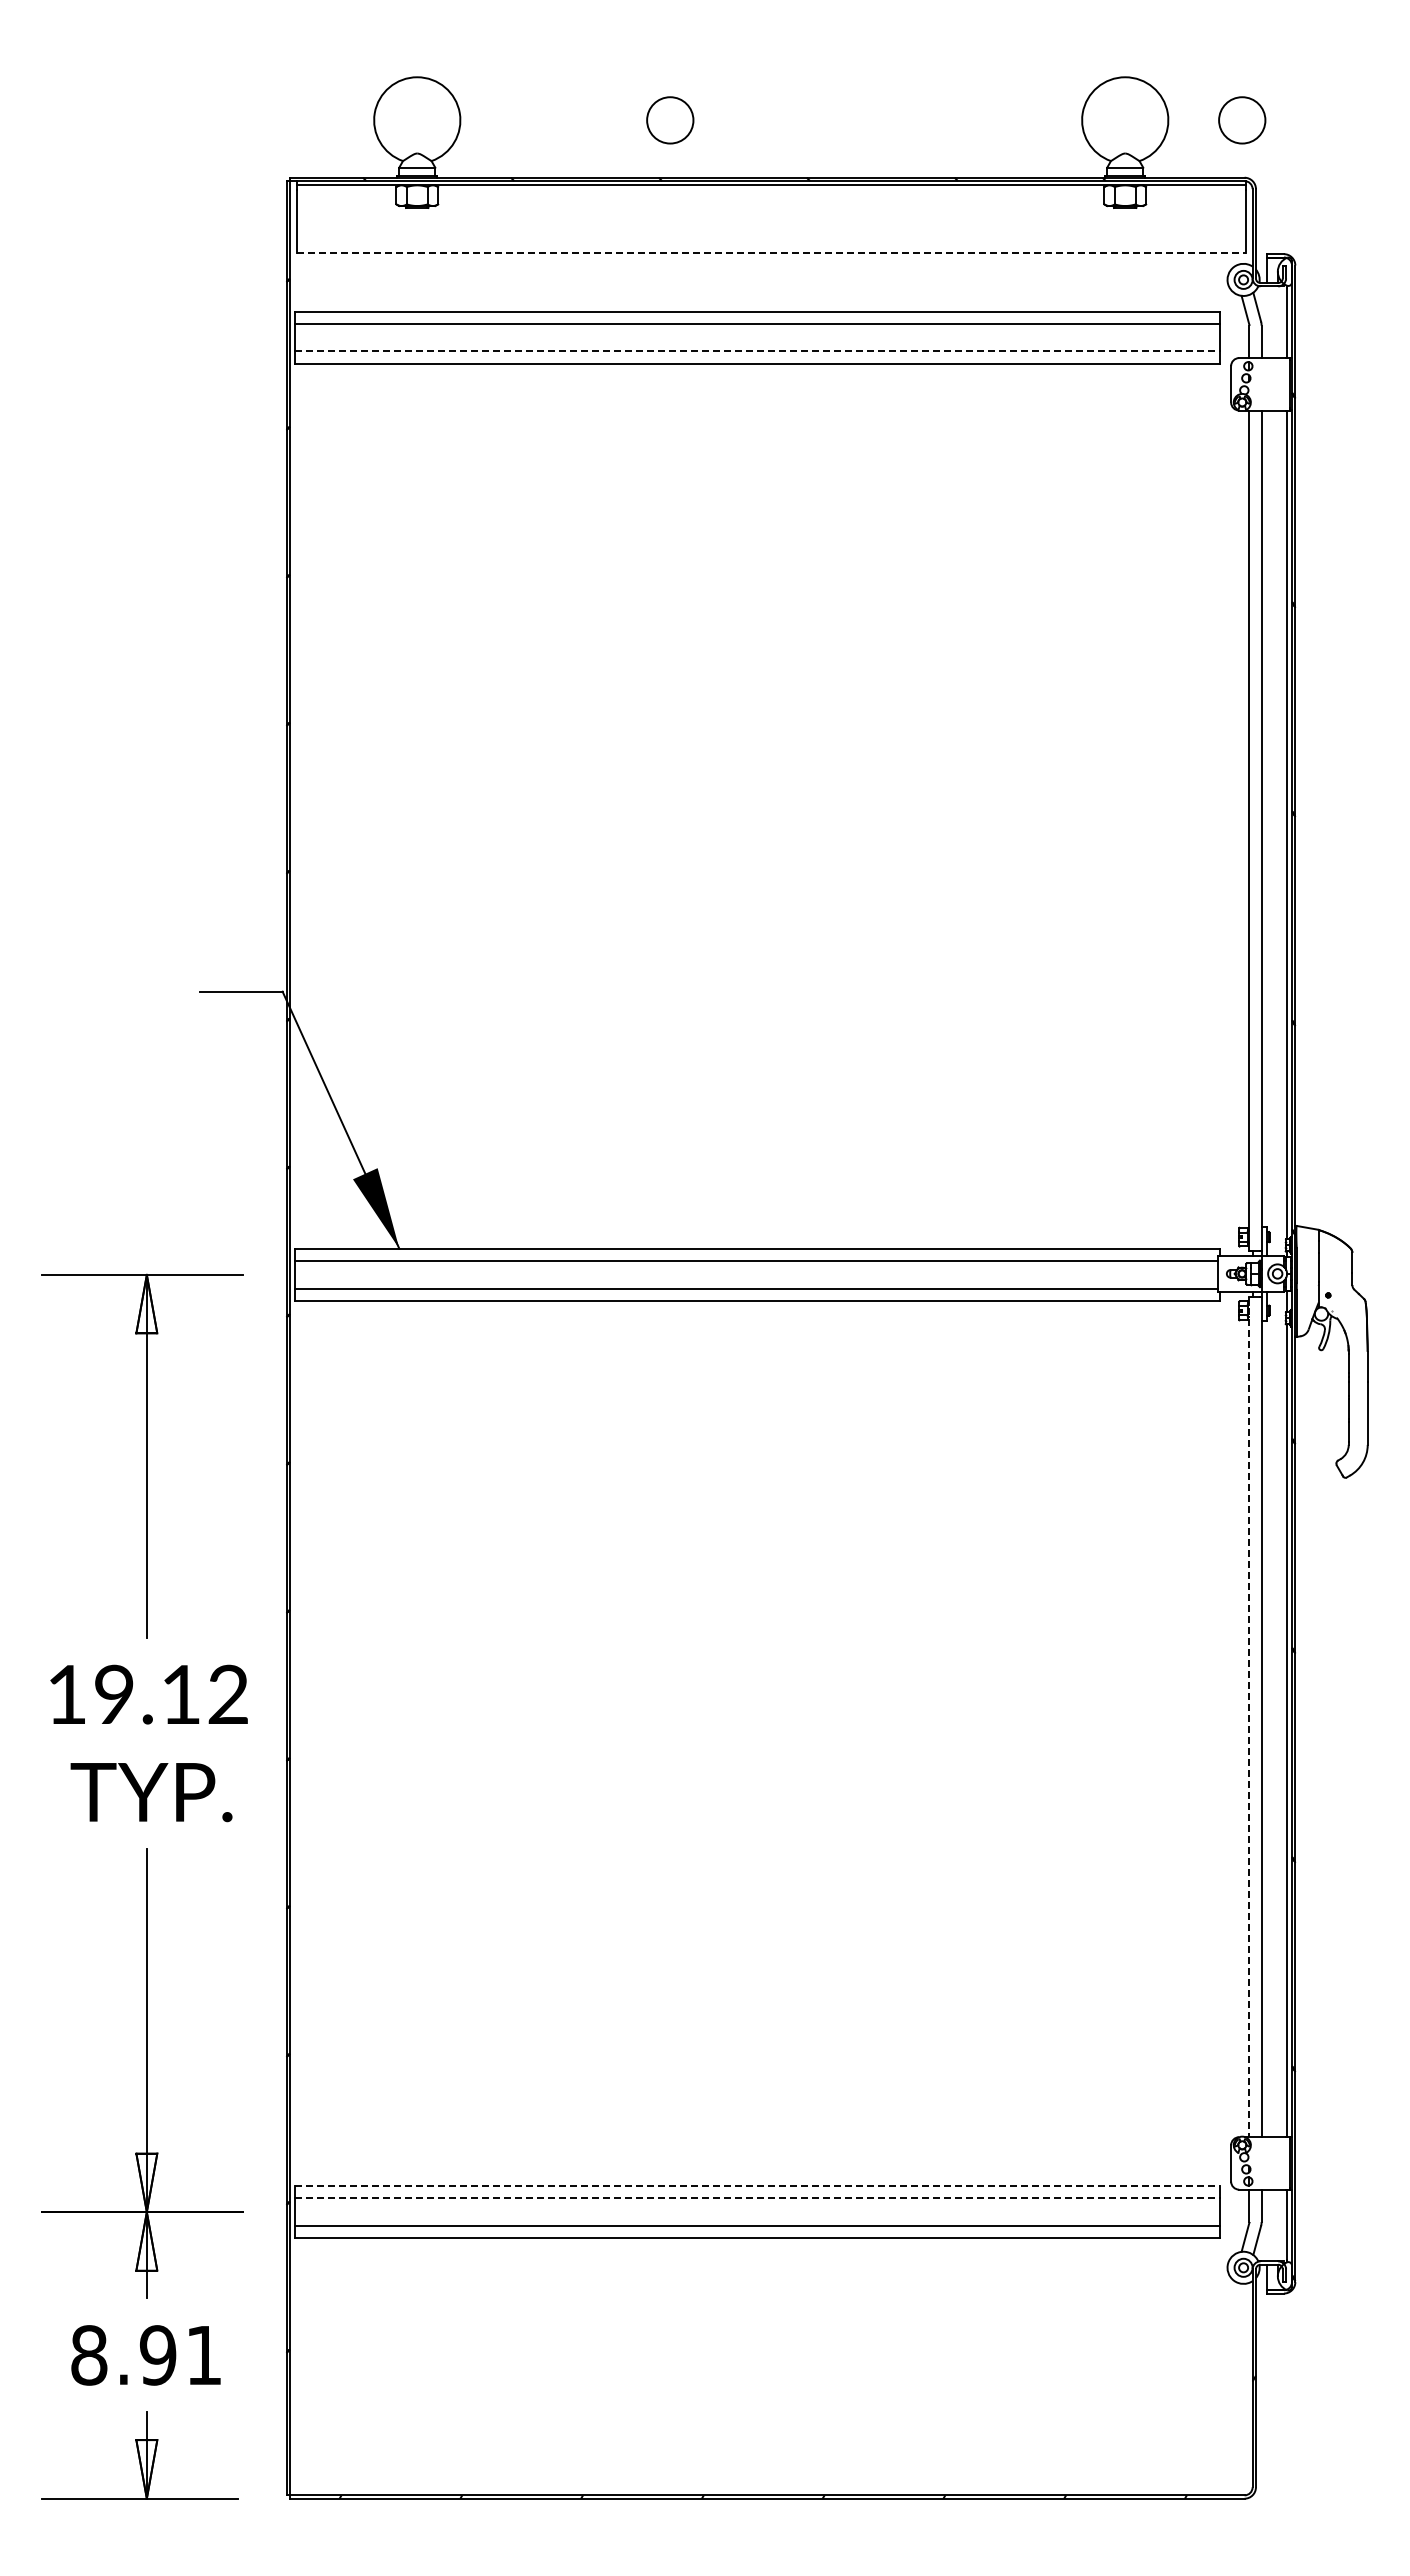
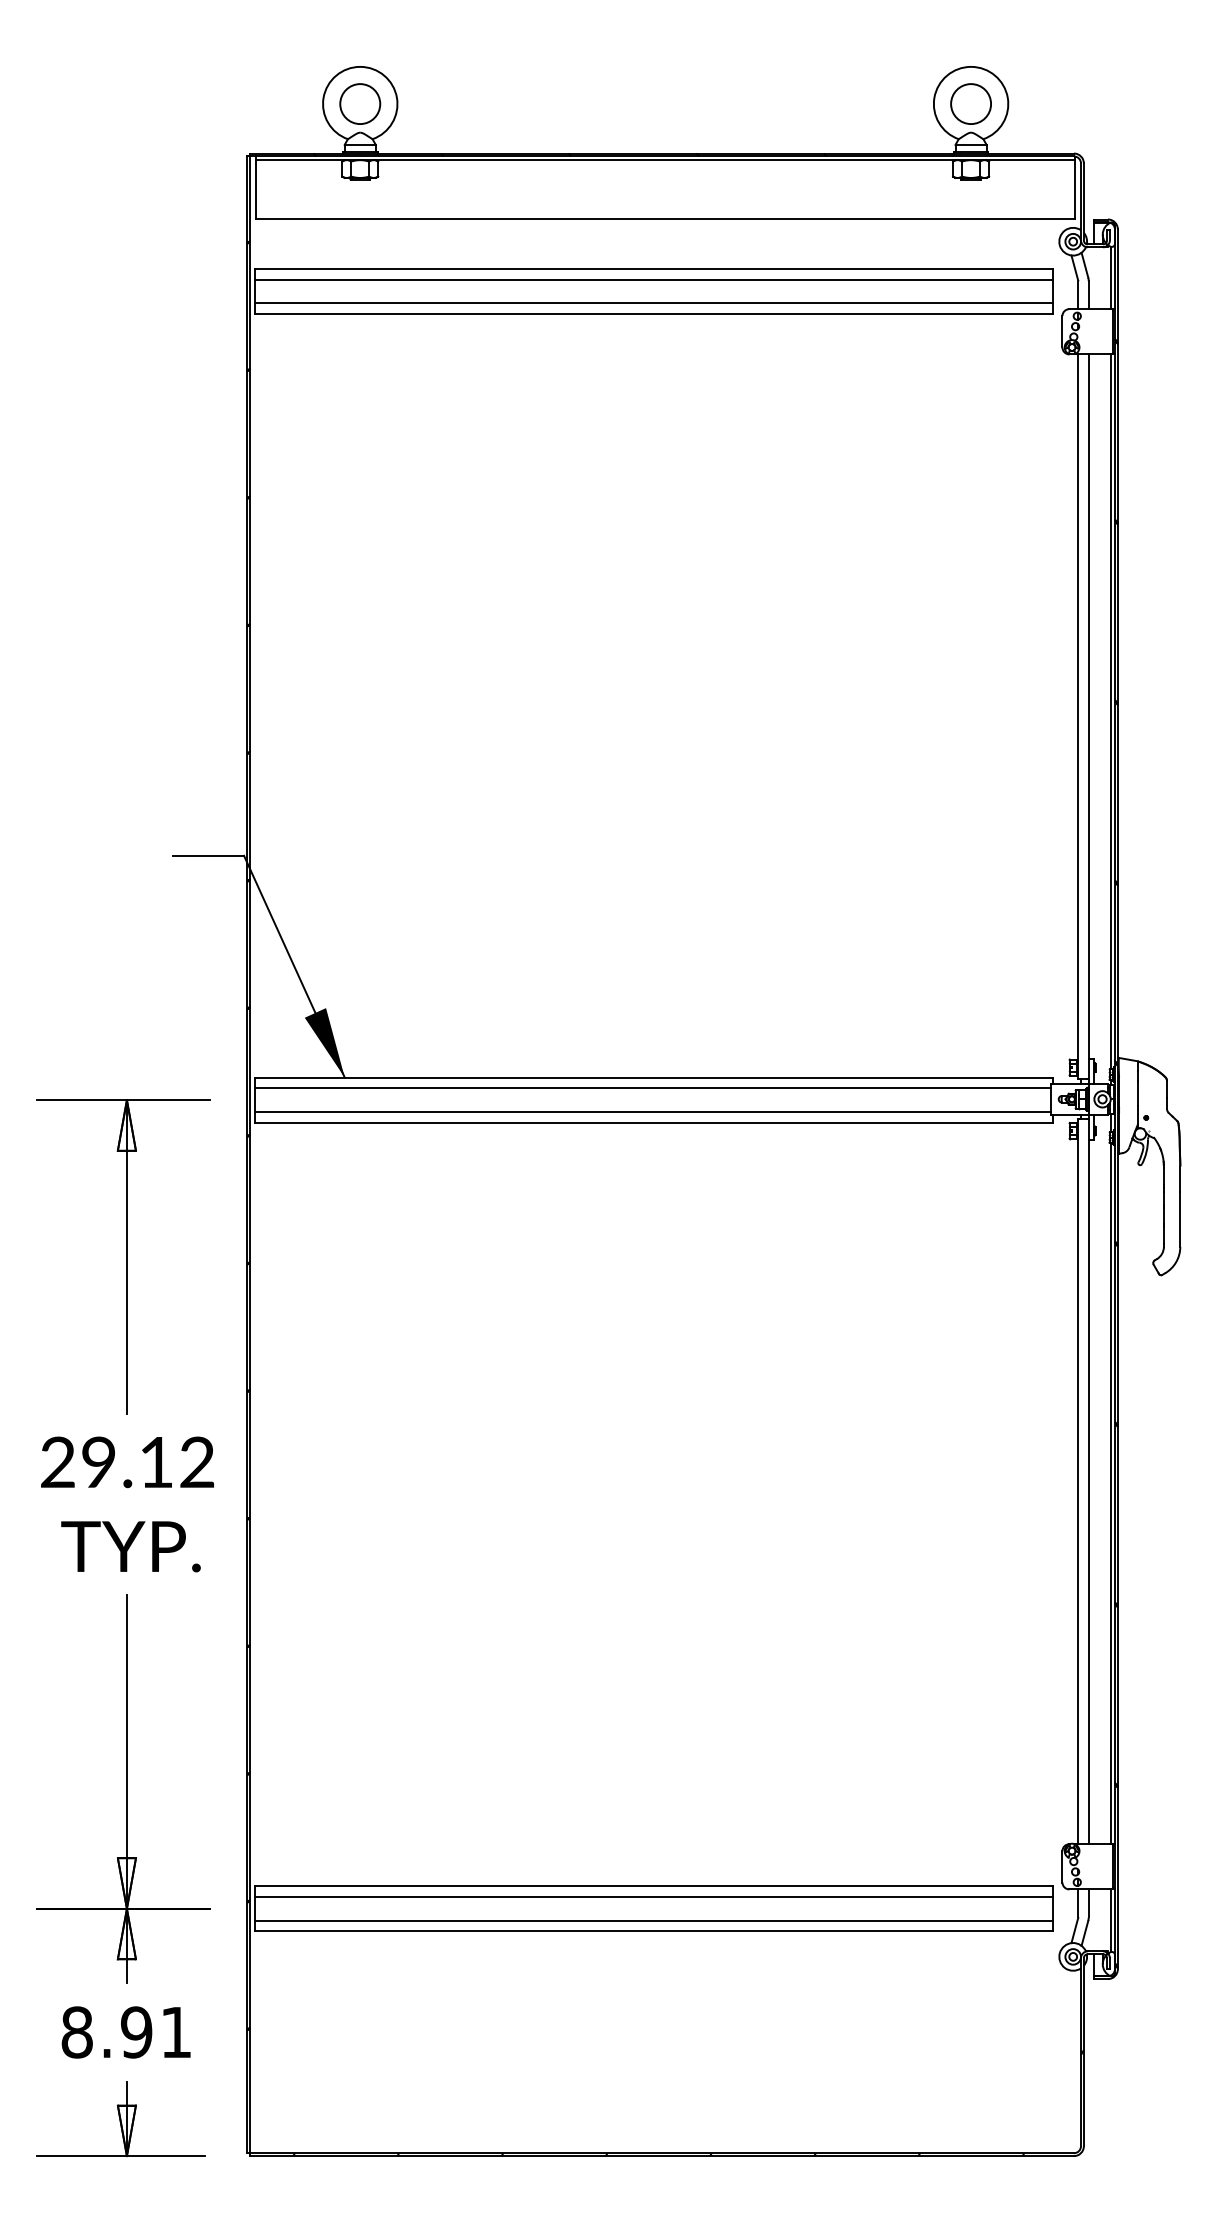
circle: (670, 120) -> (360, 104), moved
circle: (1242, 120) -> (971, 104), moved
line: (771, 253) -> (665, 218), dashed -> solid
line: (757, 351) -> (653, 303), dashed -> solid
text: (66, 1693) -> (57, 1461), 19.12 -> 29.12
line: (1249, 1717) -> (1078, 1482), dashed -> solid
line: (757, 2185) -> (653, 1885), dashed -> solid
line: (757, 2198) -> (653, 1897), dashed -> solid

